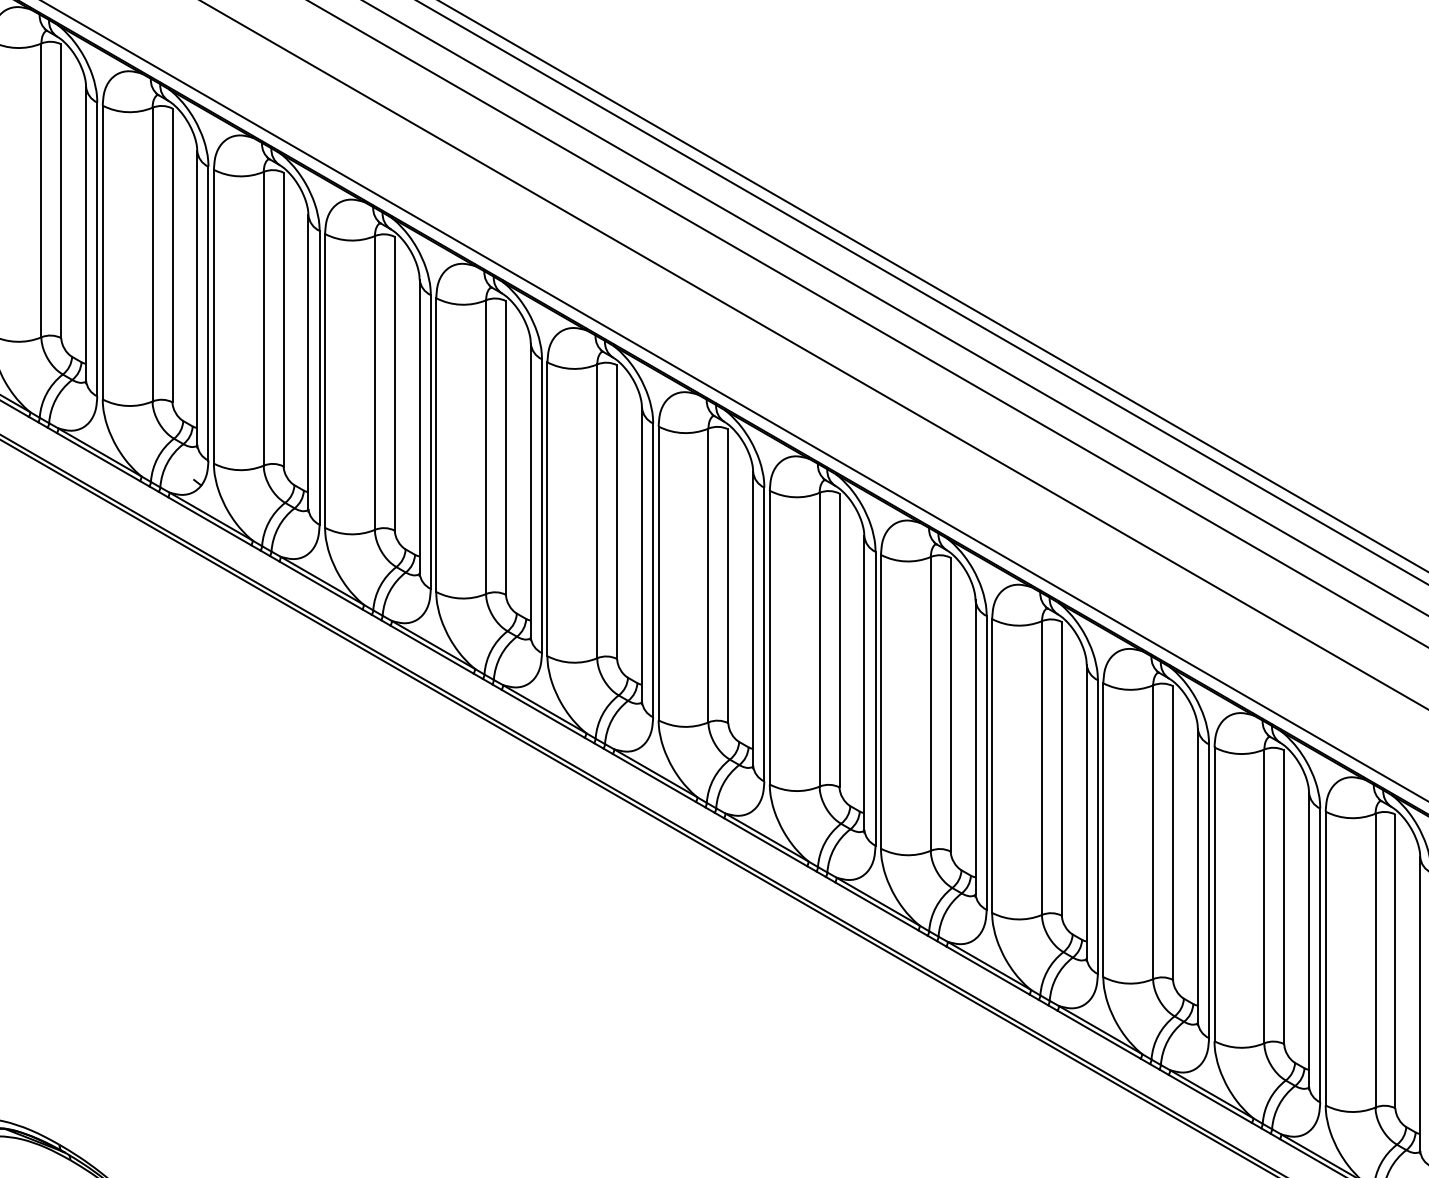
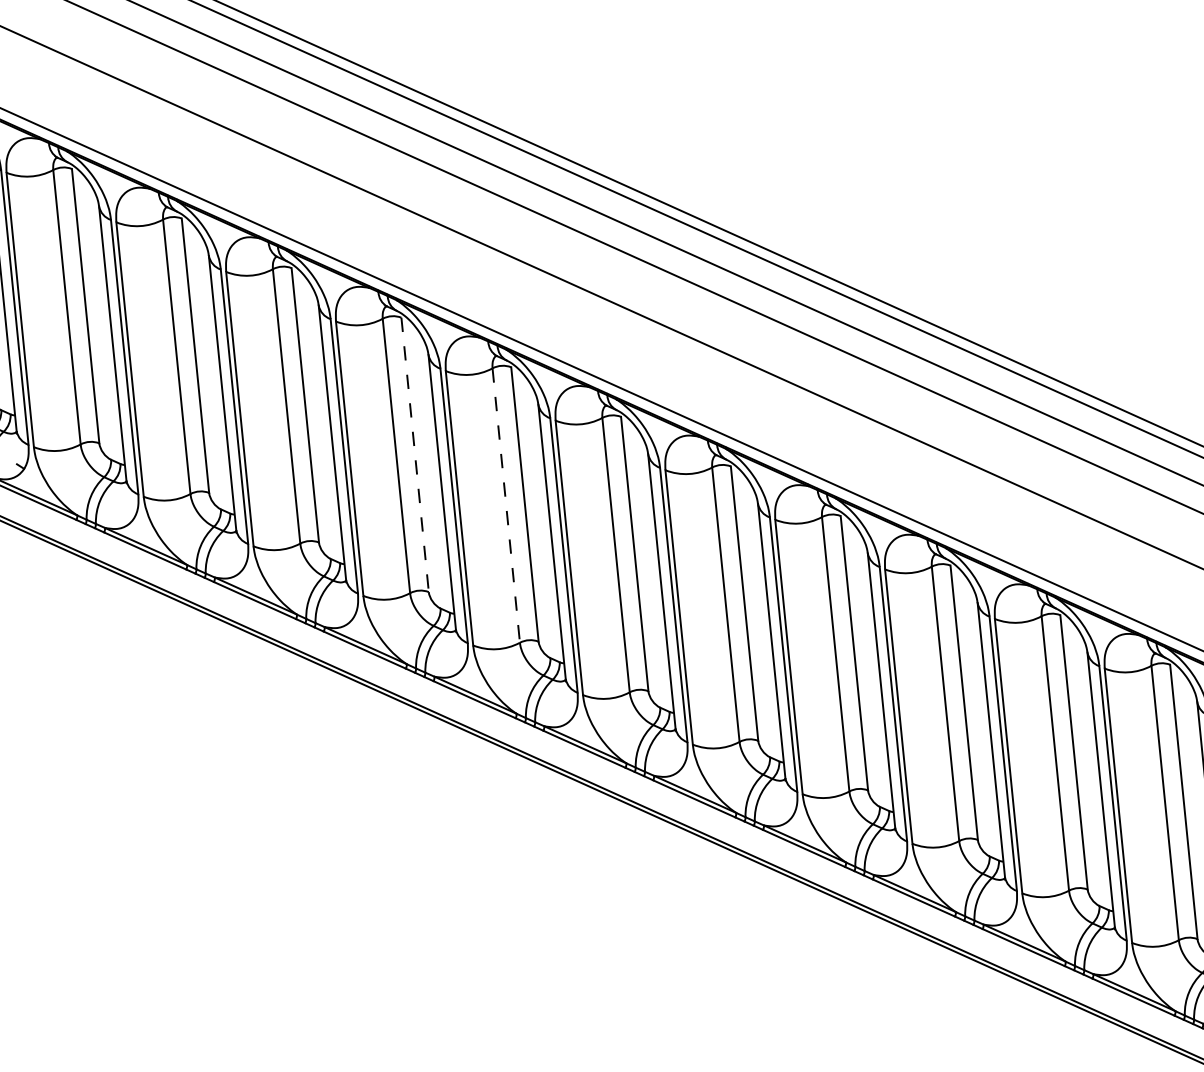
line: (617, 512) -> (415, 455), solid -> dashed
line: (708, 575) -> (506, 505), solid -> dashed

